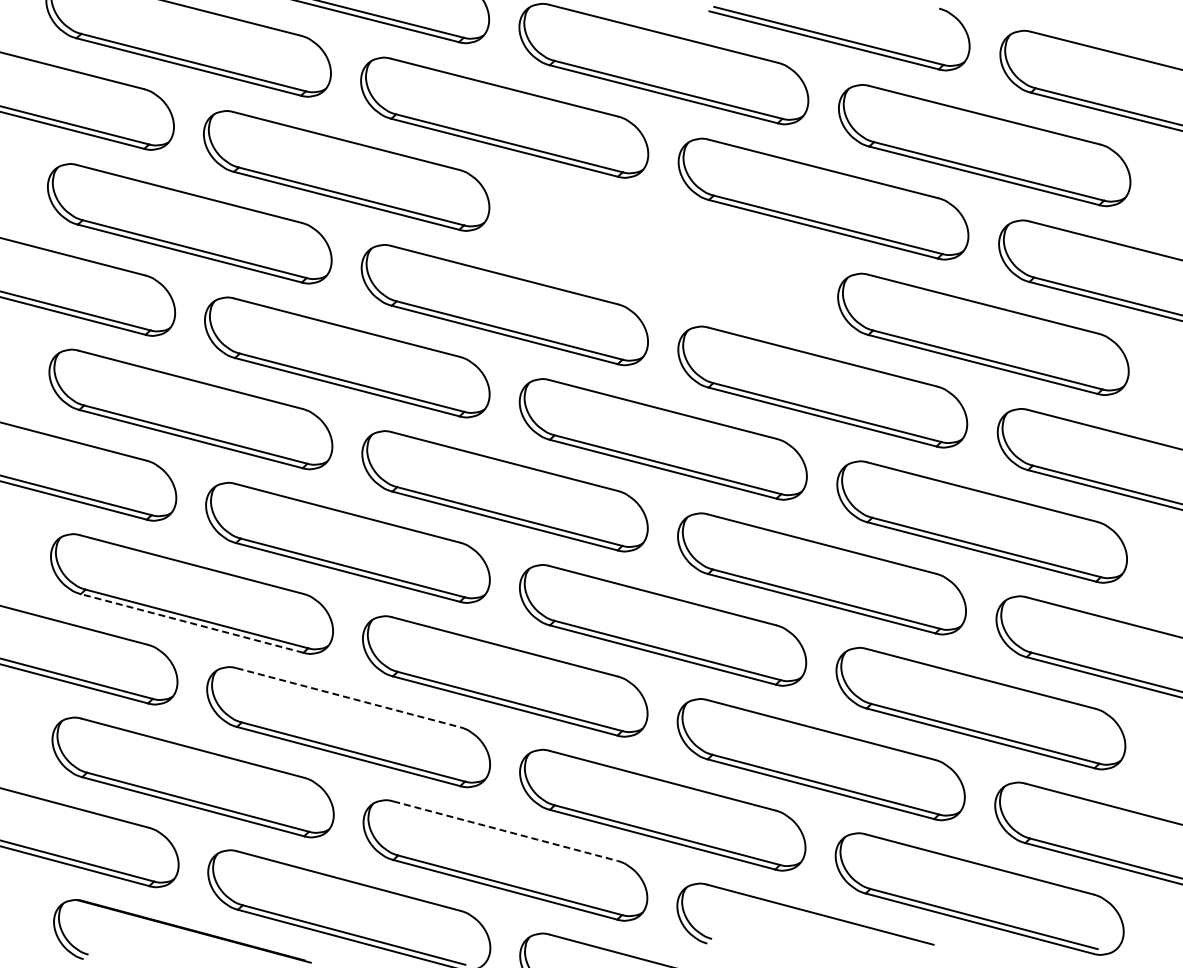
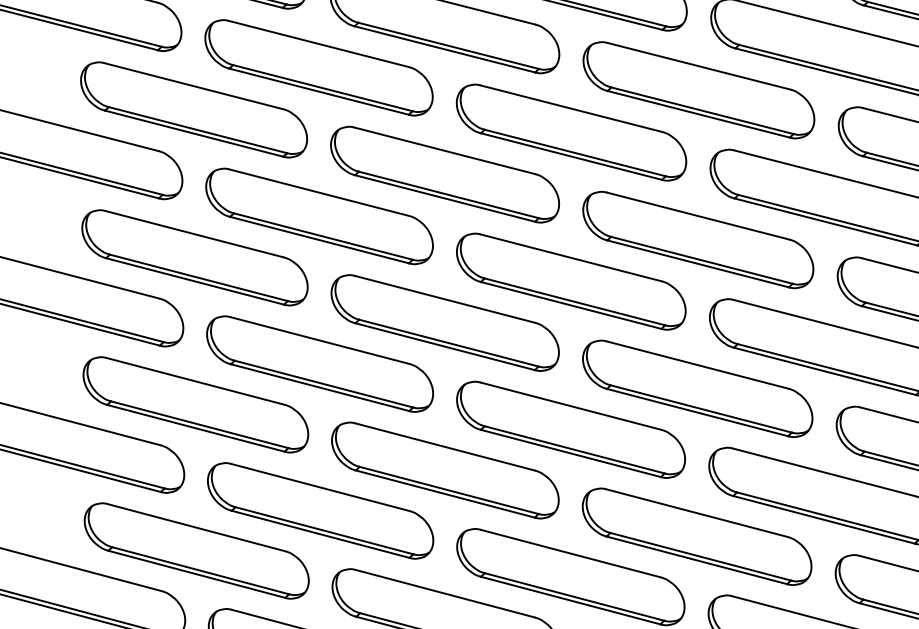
part: (663, 252) -> (571, 132), added
line: (191, 623) -> (195, 428), dashed -> solid
line: (348, 697) -> (320, 487), dashed -> solid
line: (505, 831) -> (445, 594), dashed -> solid

